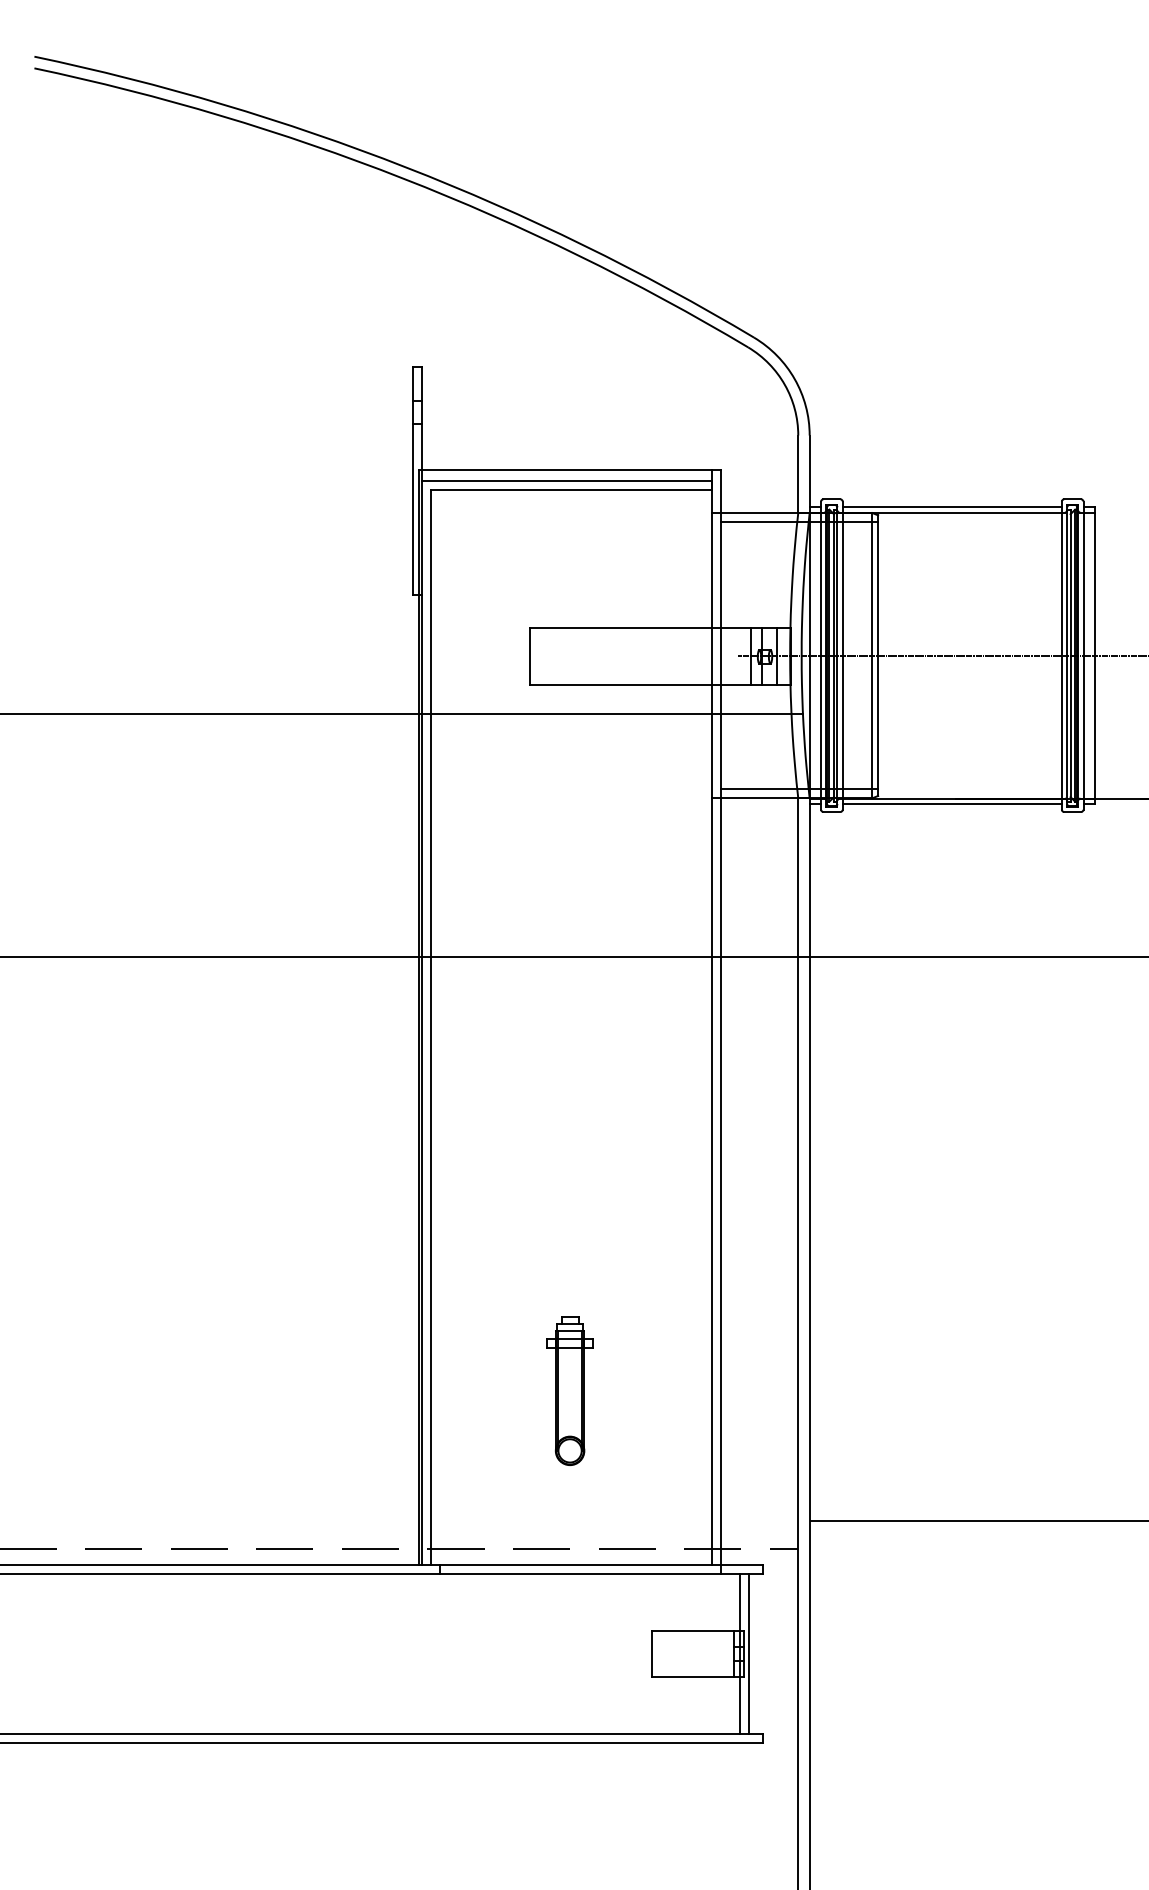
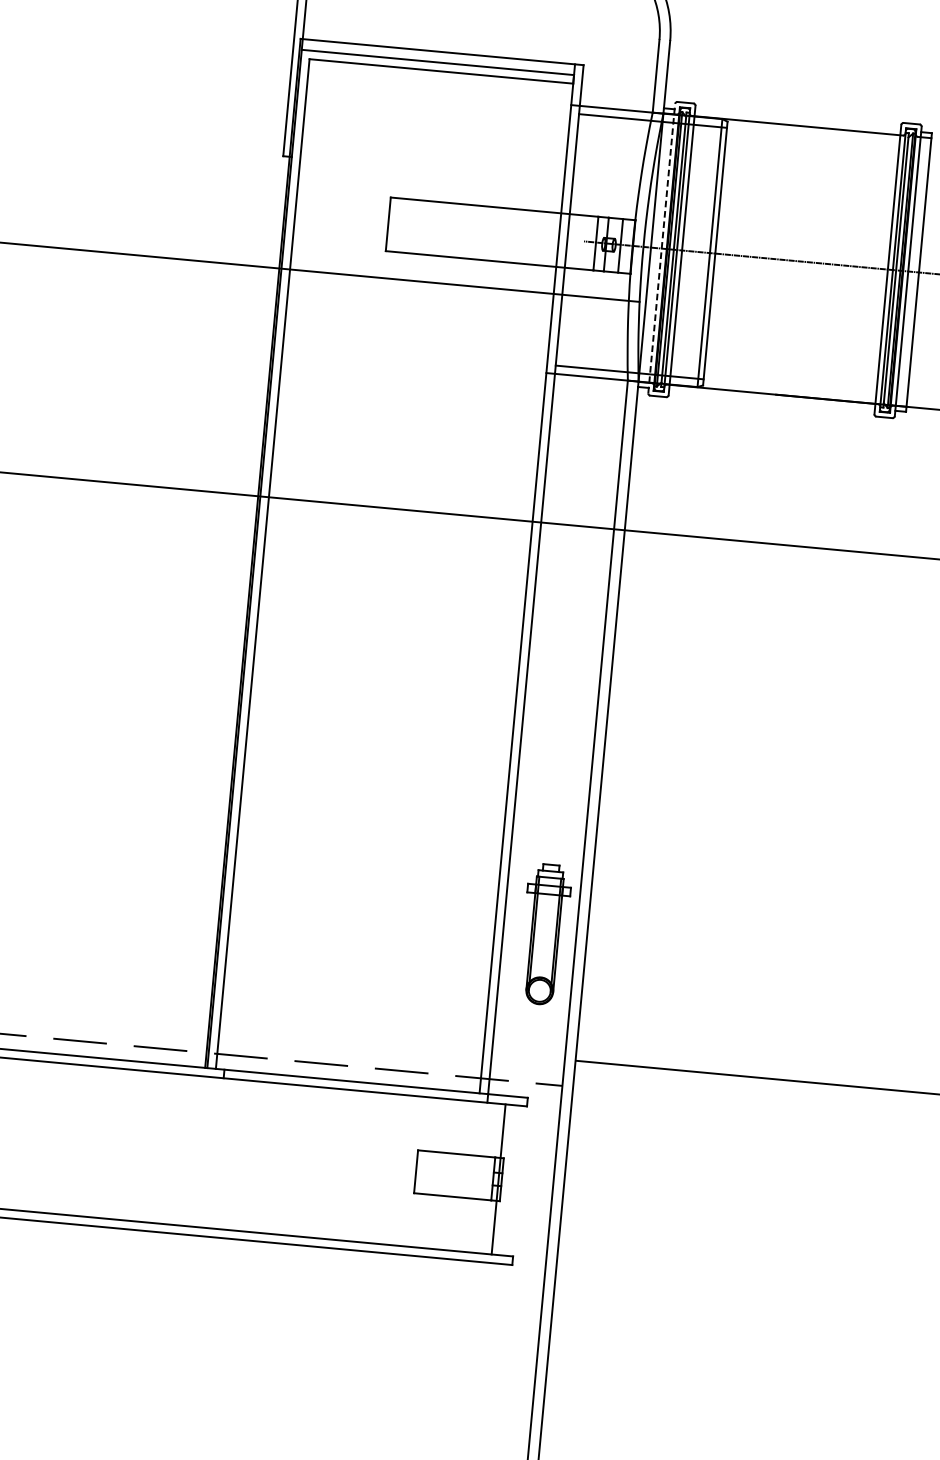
line: (951, 507) -> (797, 120), removed
line: (821, 655) -> (662, 248), solid -> dashed
line: (951, 803) -> (771, 398), removed
part: (569, 1390) -> (544, 934), moved
line: (749, 1653) -> (507, 1179), removed

